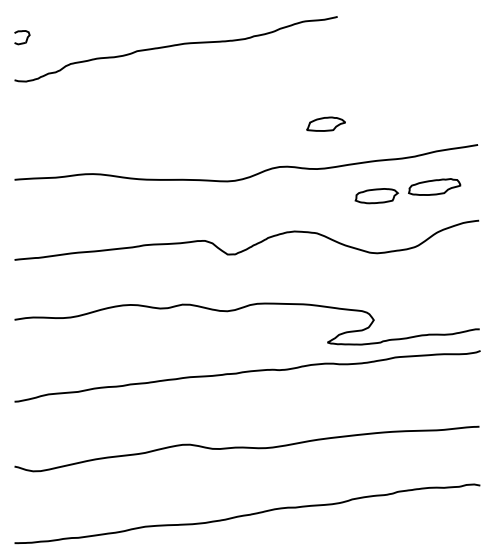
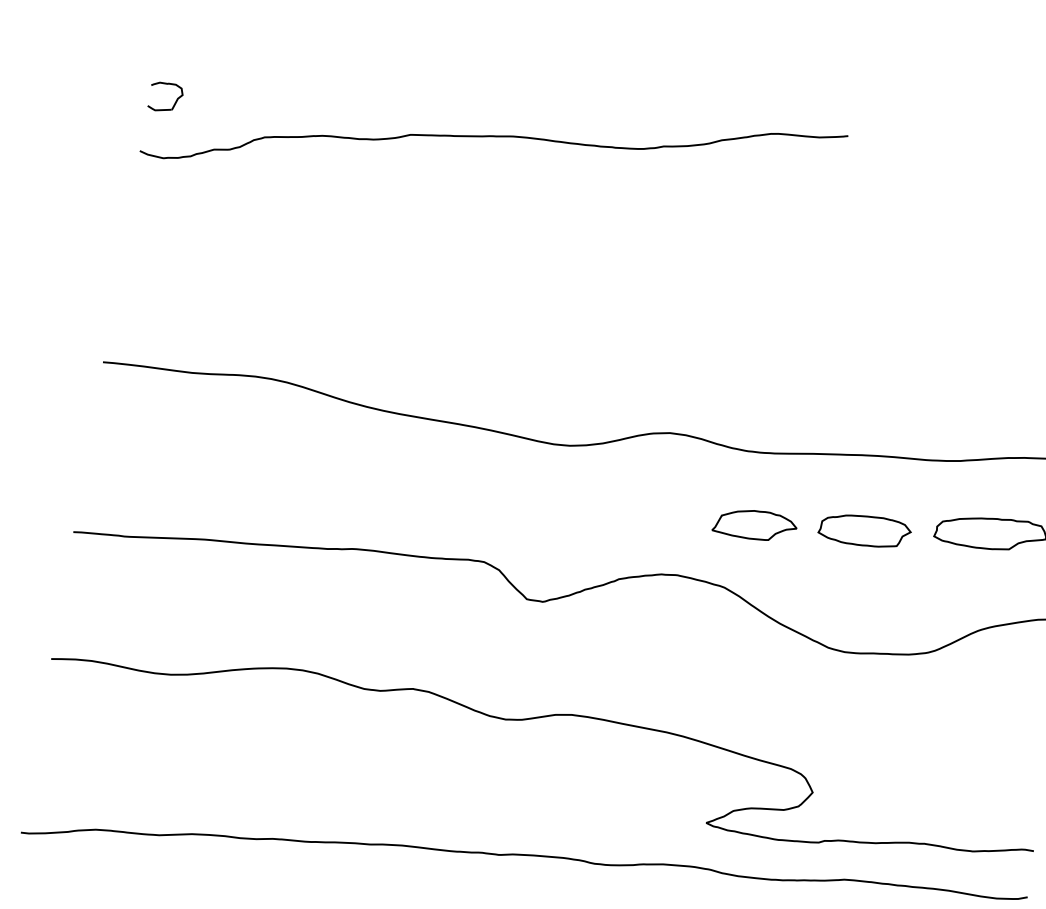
part: (22, 37) -> (166, 97), moved
part: (325, 123) -> (754, 523), moved

